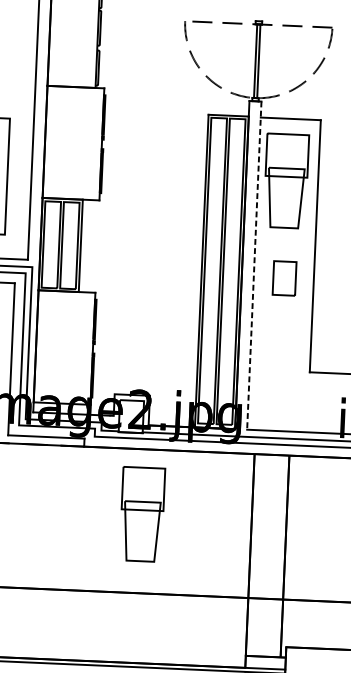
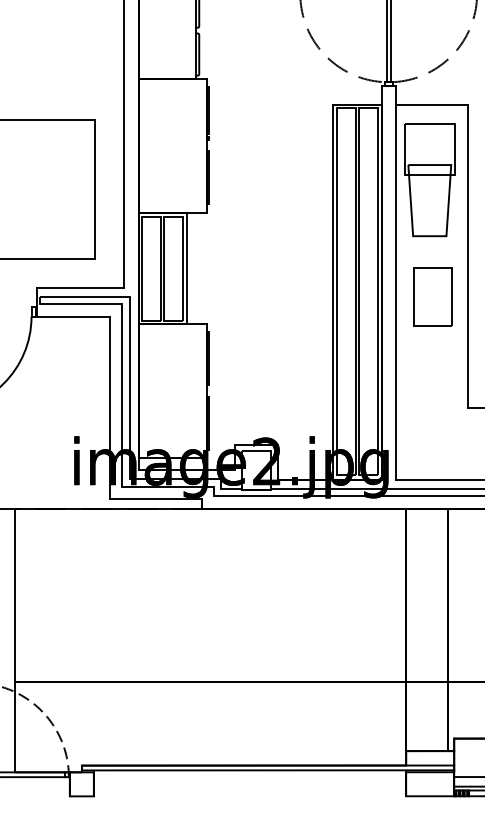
line: (253, 265) -> (395, 283), dashed -> solid
part: (284, 278) -> (432, 296), size x1.43
part: (142, 514) -> (274, 587), removed

